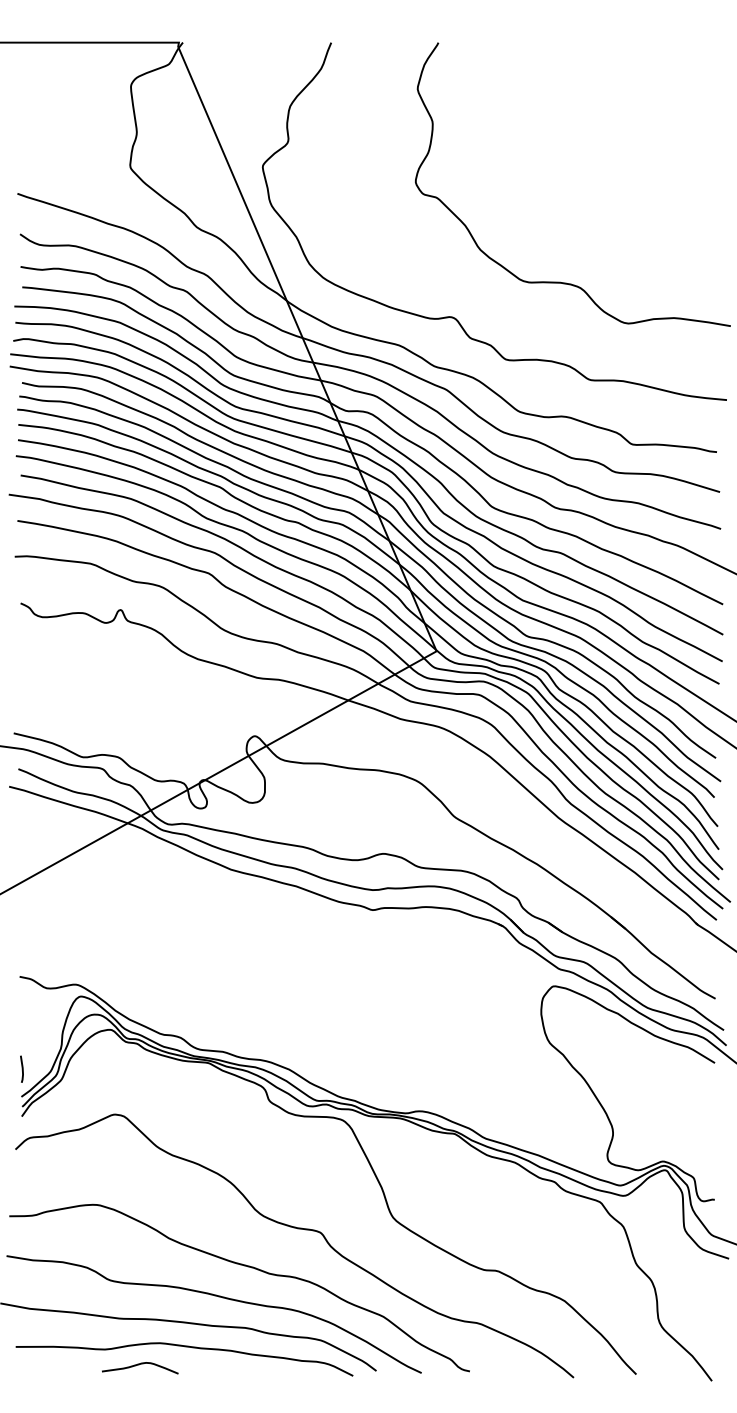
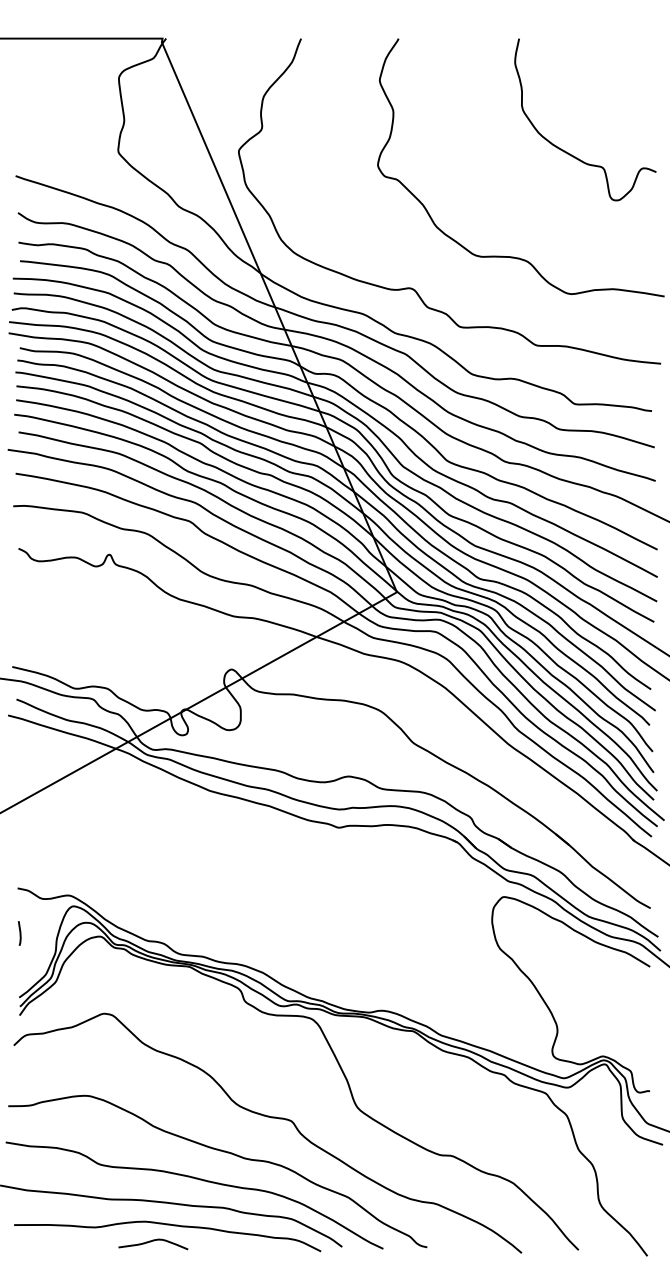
curve: (625, 167) -> (568, 152), added
line: (21, 1069) -> (19, 933), moved
curve: (138, 1366) -> (151, 1242), moved

